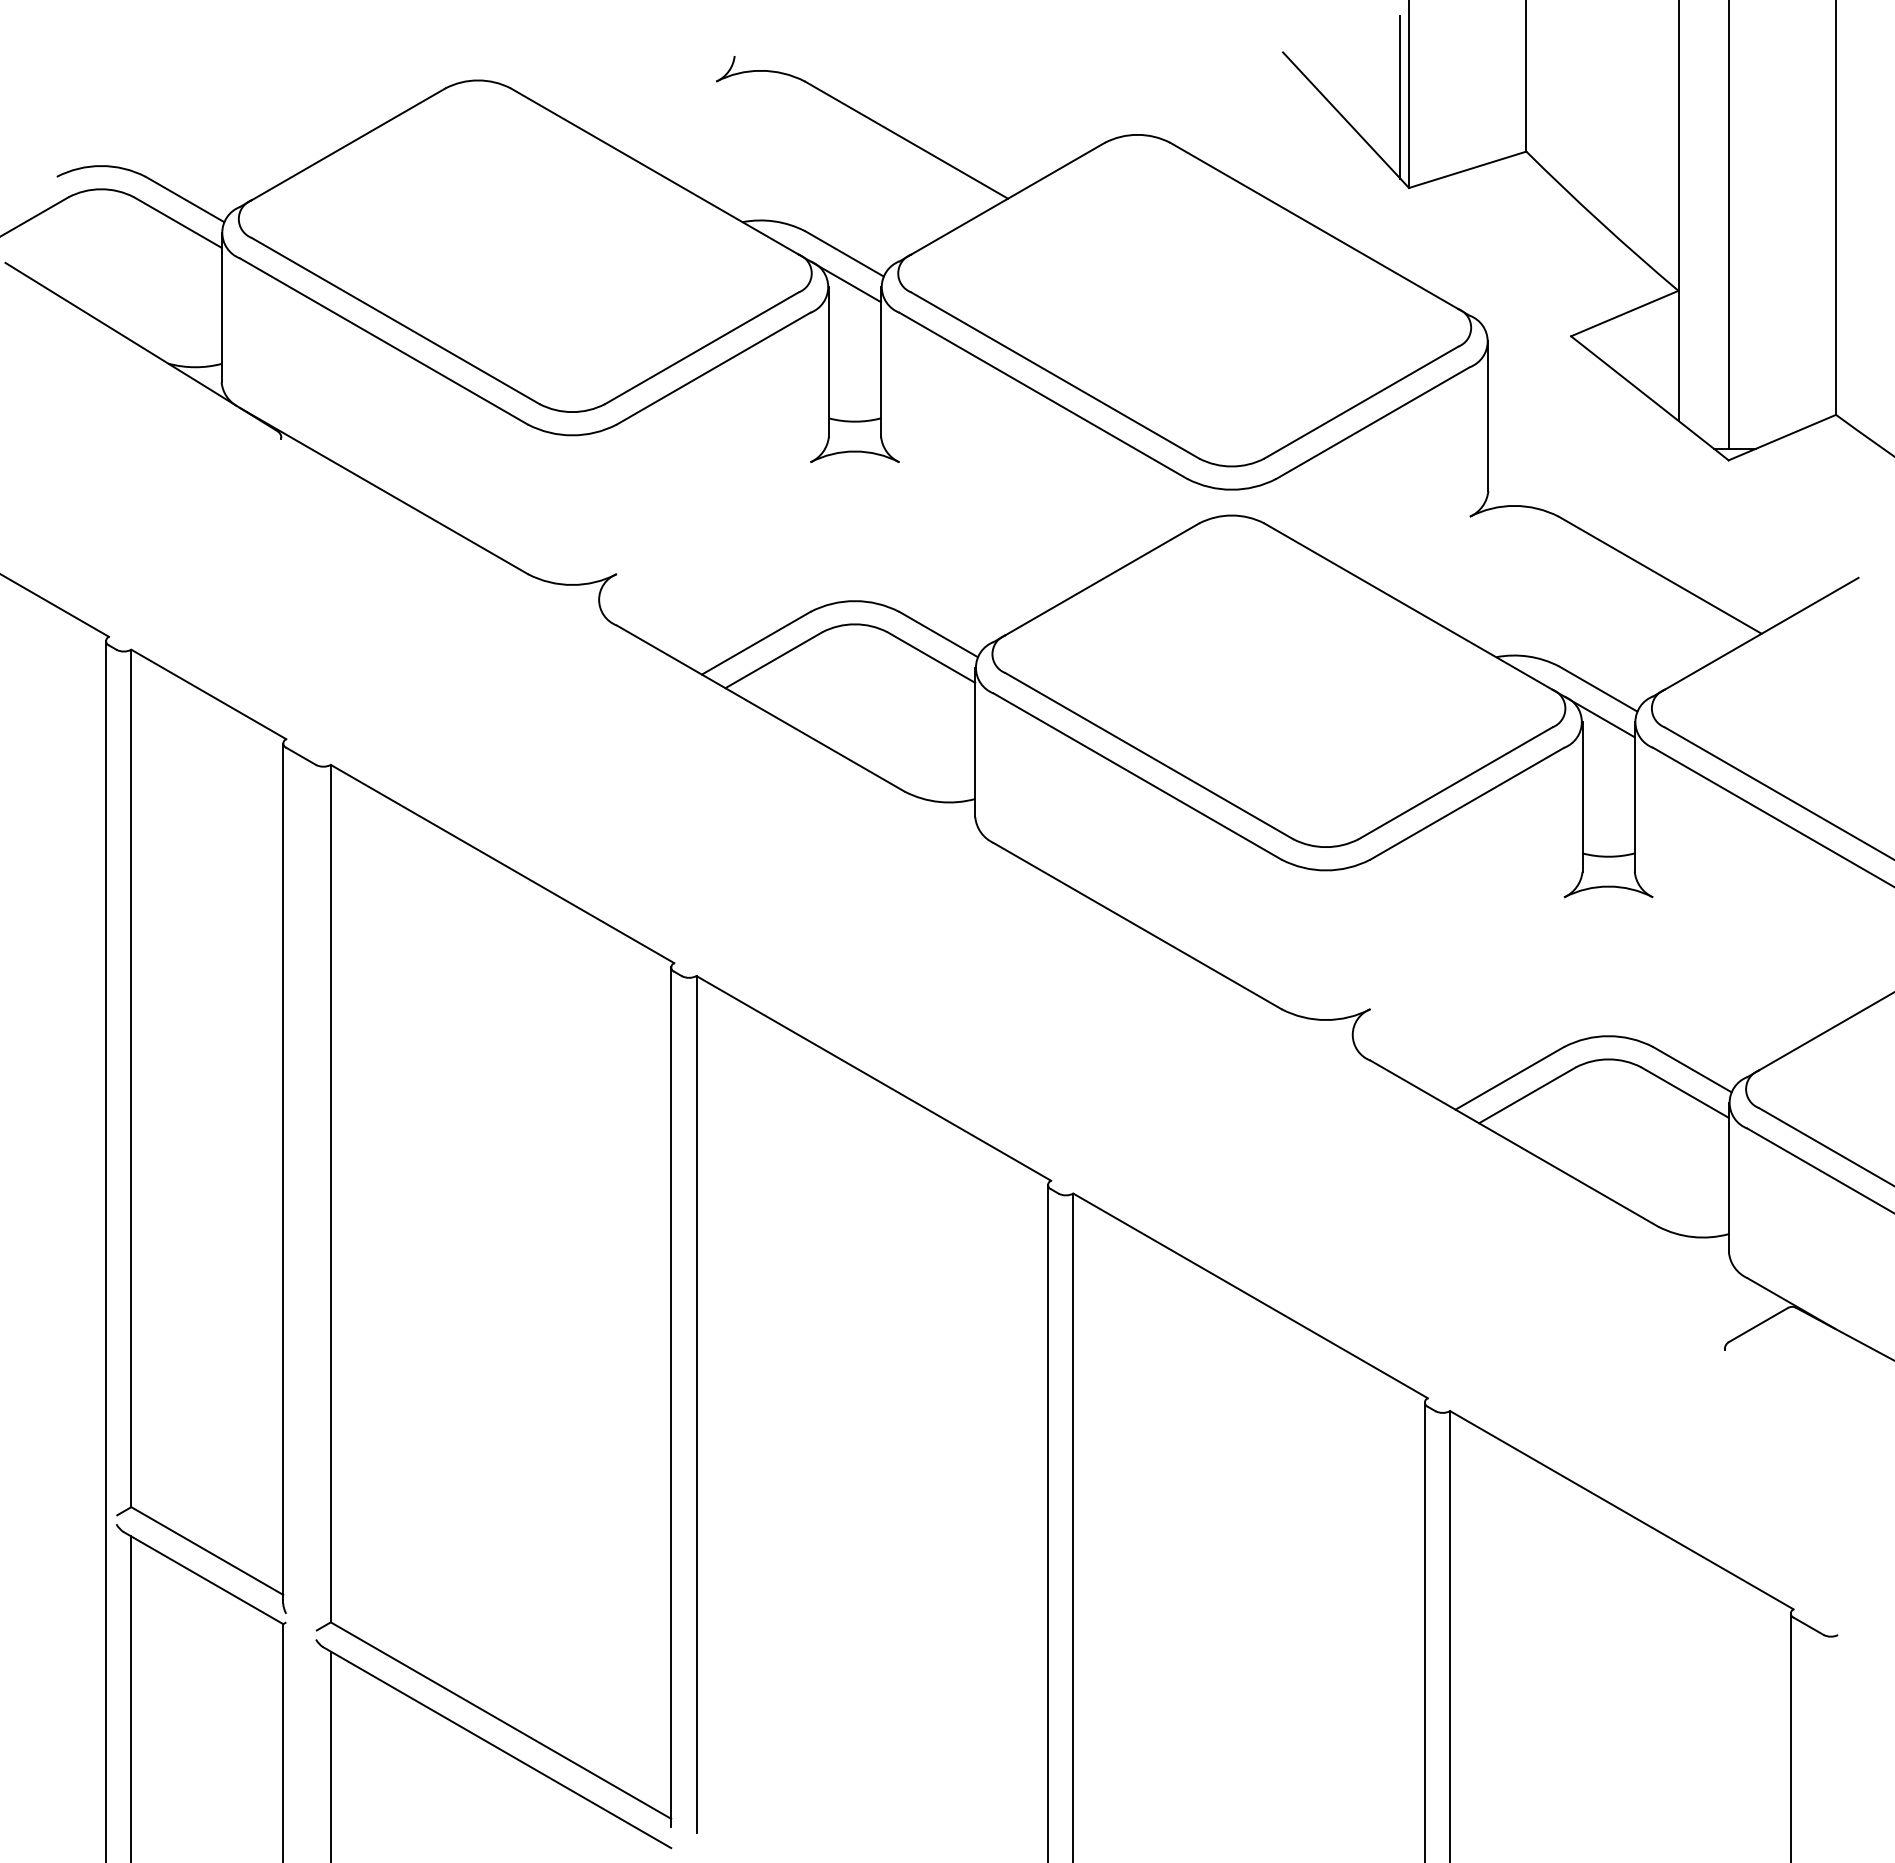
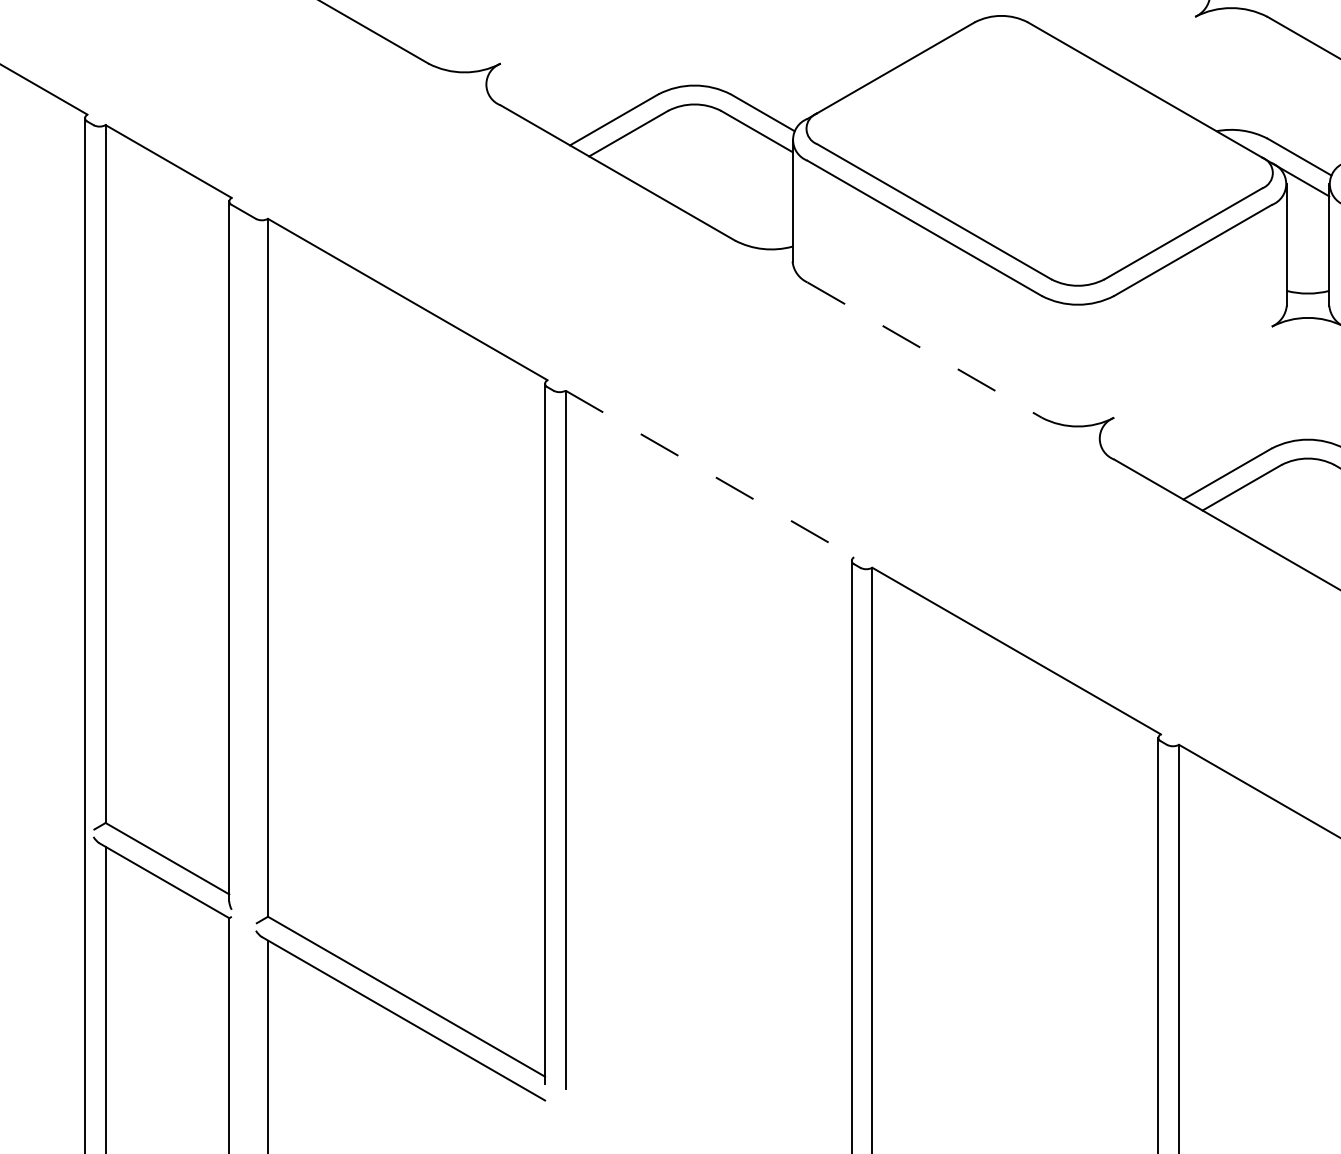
line: (1138, 926) -> (925, 350), solid -> dashed
line: (873, 1078) -> (709, 474), solid -> dashed

